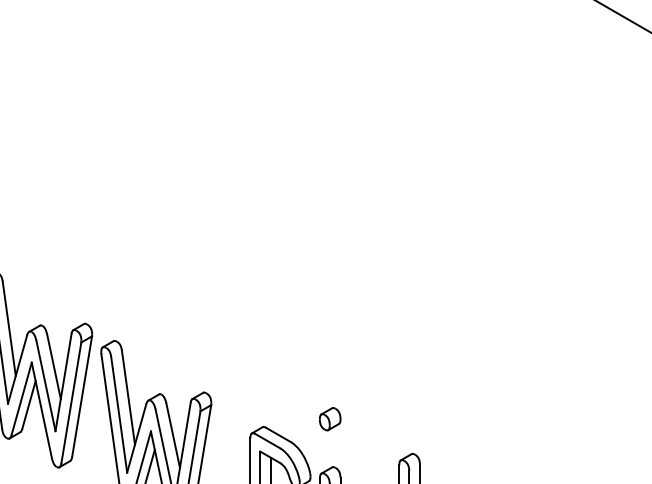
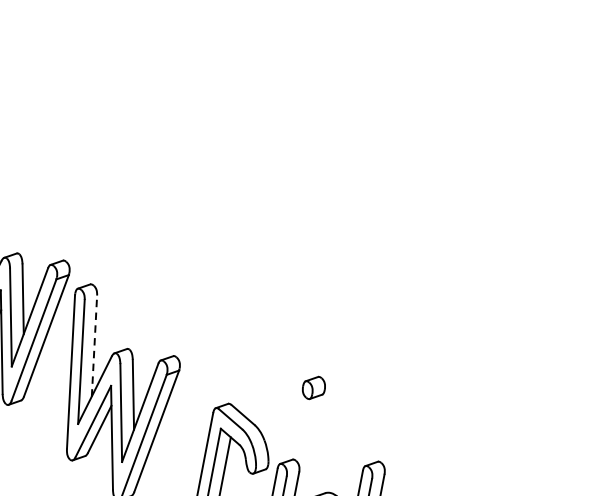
line: (128, 397) -> (94, 346), solid -> dashed
part: (330, 419) -> (314, 388), moved

